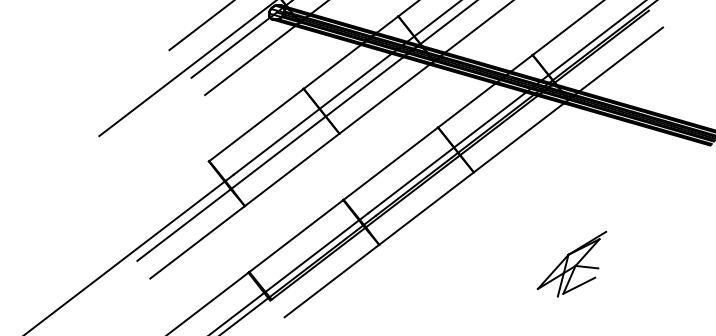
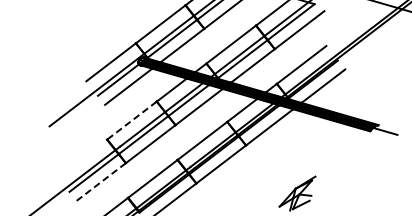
line: (255, 124) -> (131, 120), solid -> dashed
line: (196, 243) -> (100, 182), solid -> dashed

